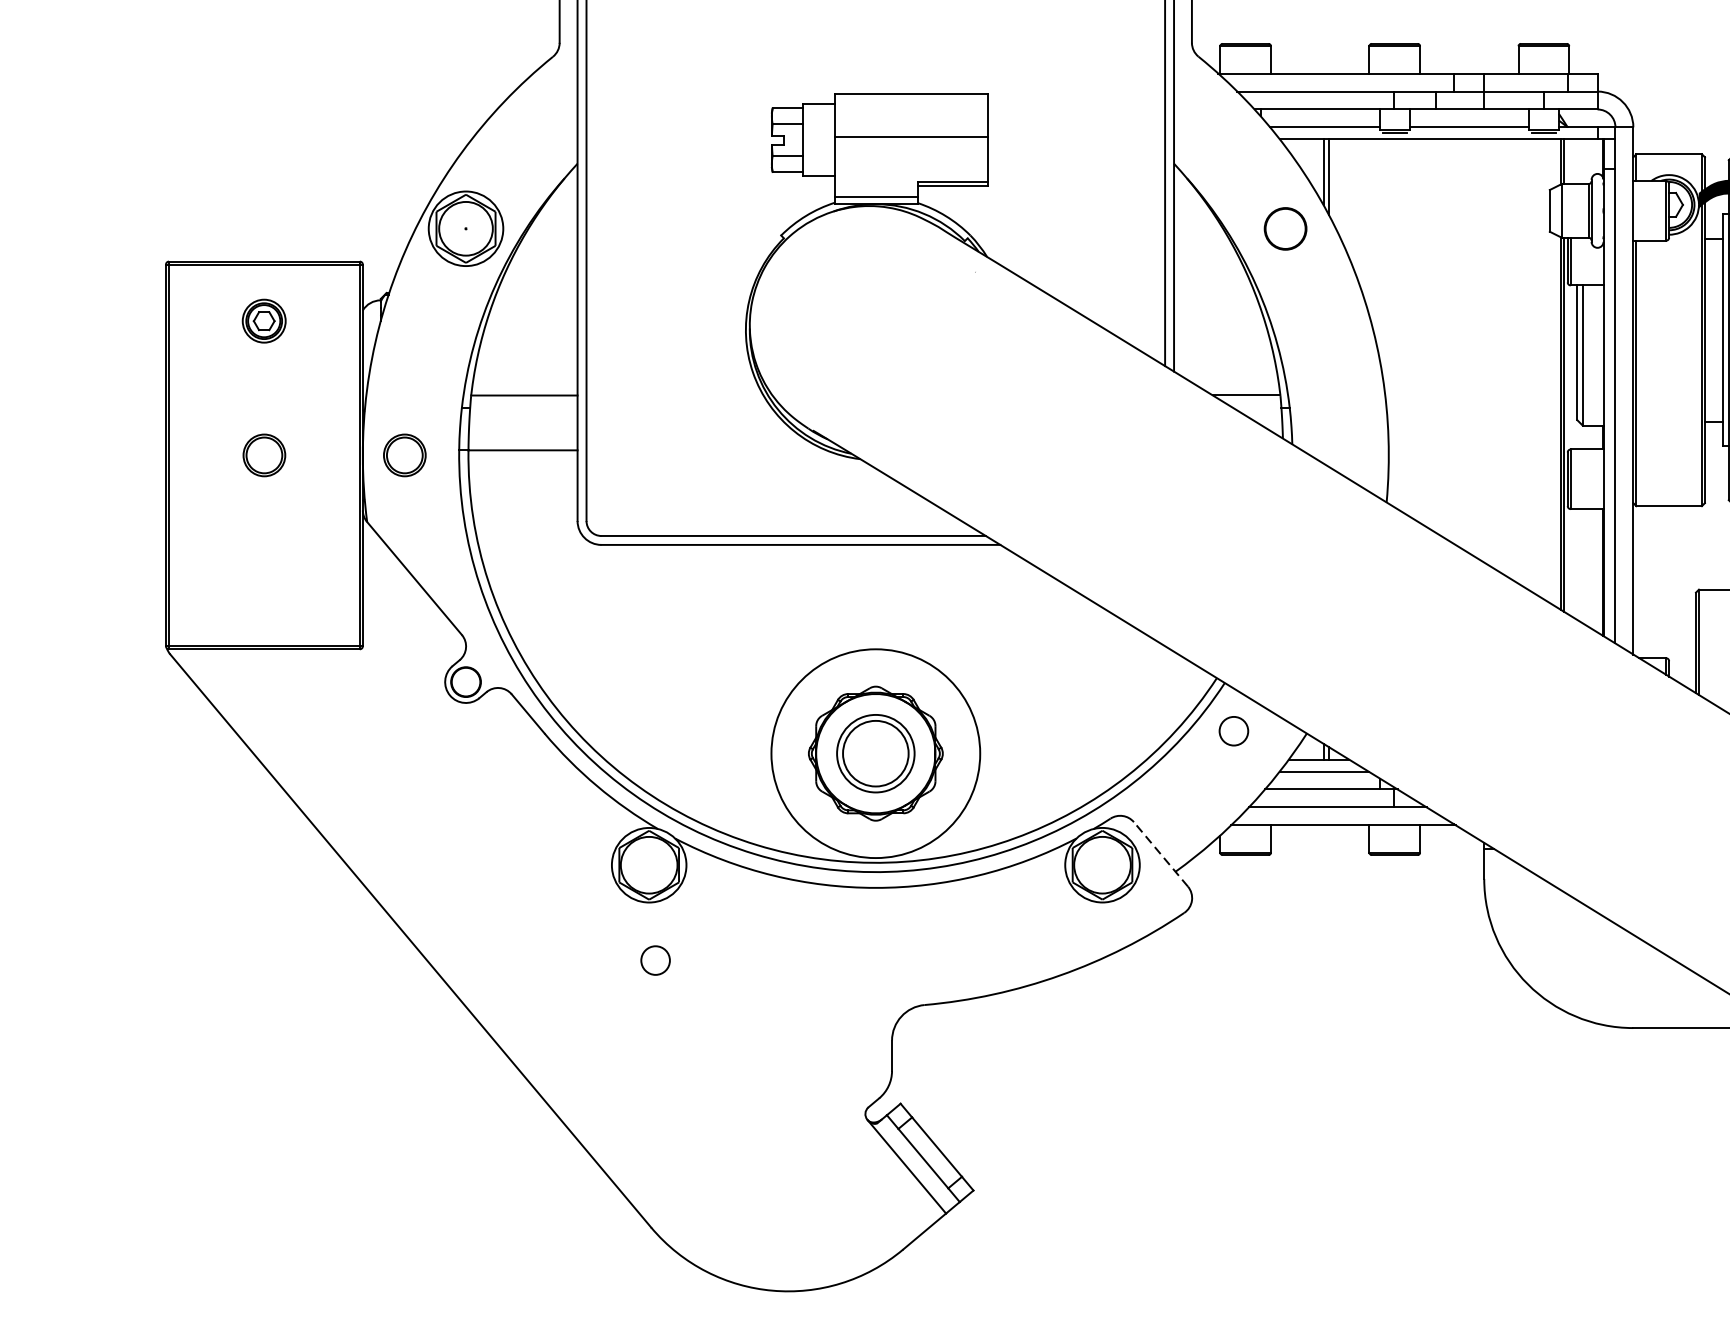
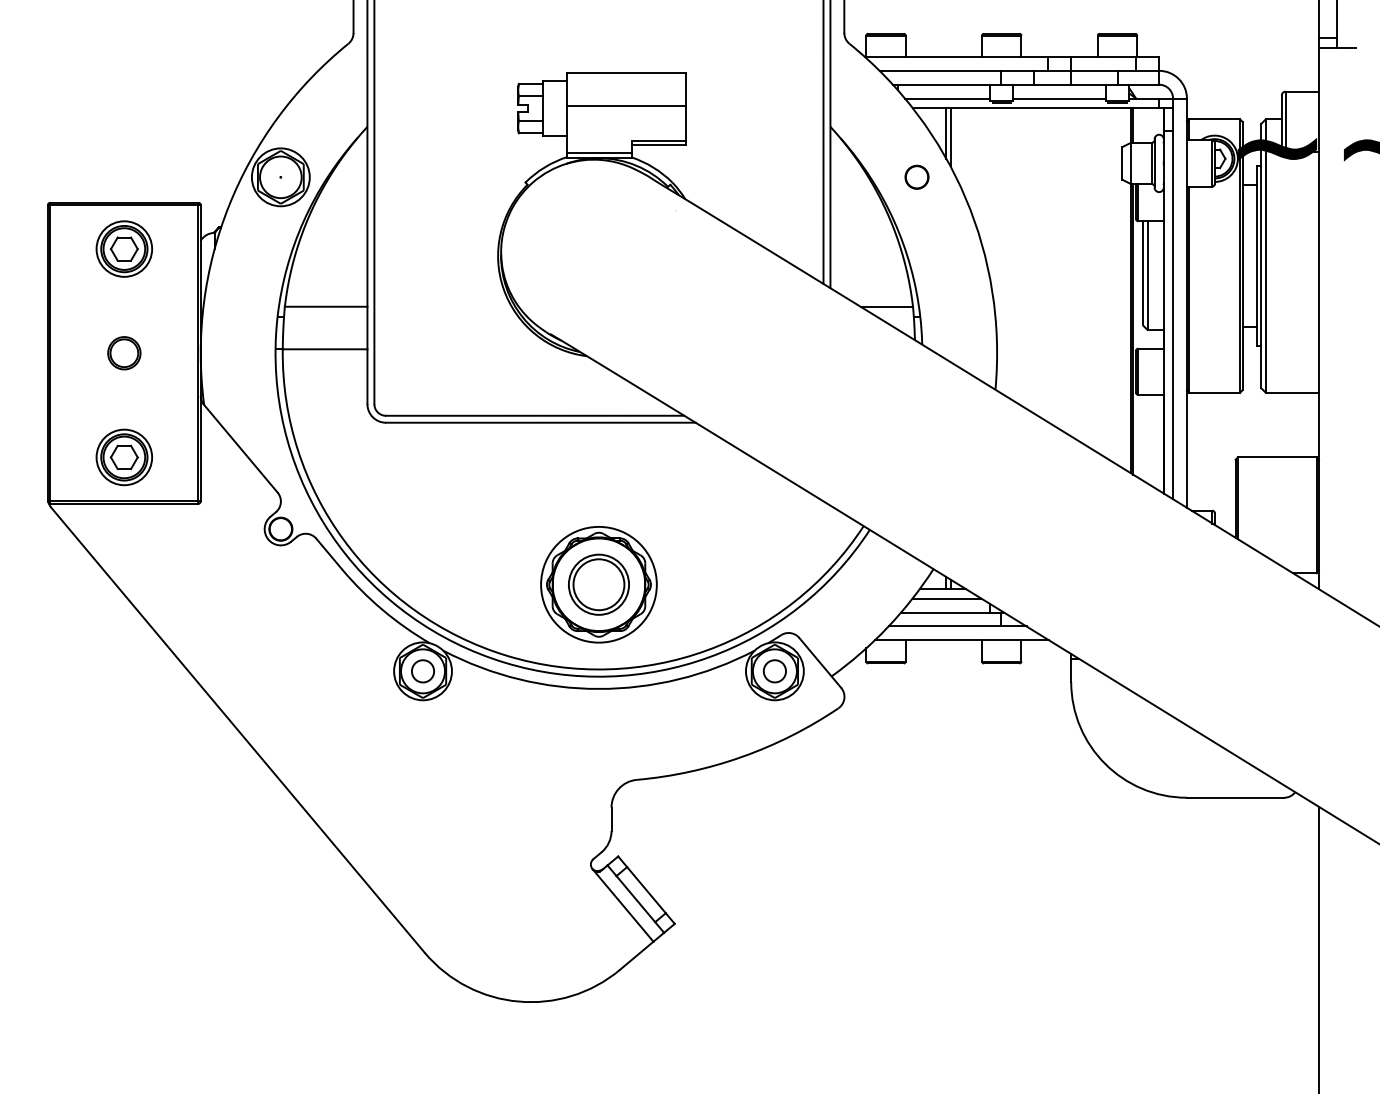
circle: (1284, 227) -> (916, 176), size x0.71
part: (263, 320) -> (123, 248), size x1.67
part: (405, 455) -> (233, 353), removed
part: (263, 589) -> (123, 457), added
circle: (1233, 731) -> (774, 671), moved
circle: (875, 753) -> (598, 584), size x0.71
line: (1161, 853) -> (820, 662), dashed -> solid
circle: (654, 960) -> (422, 671), moved

